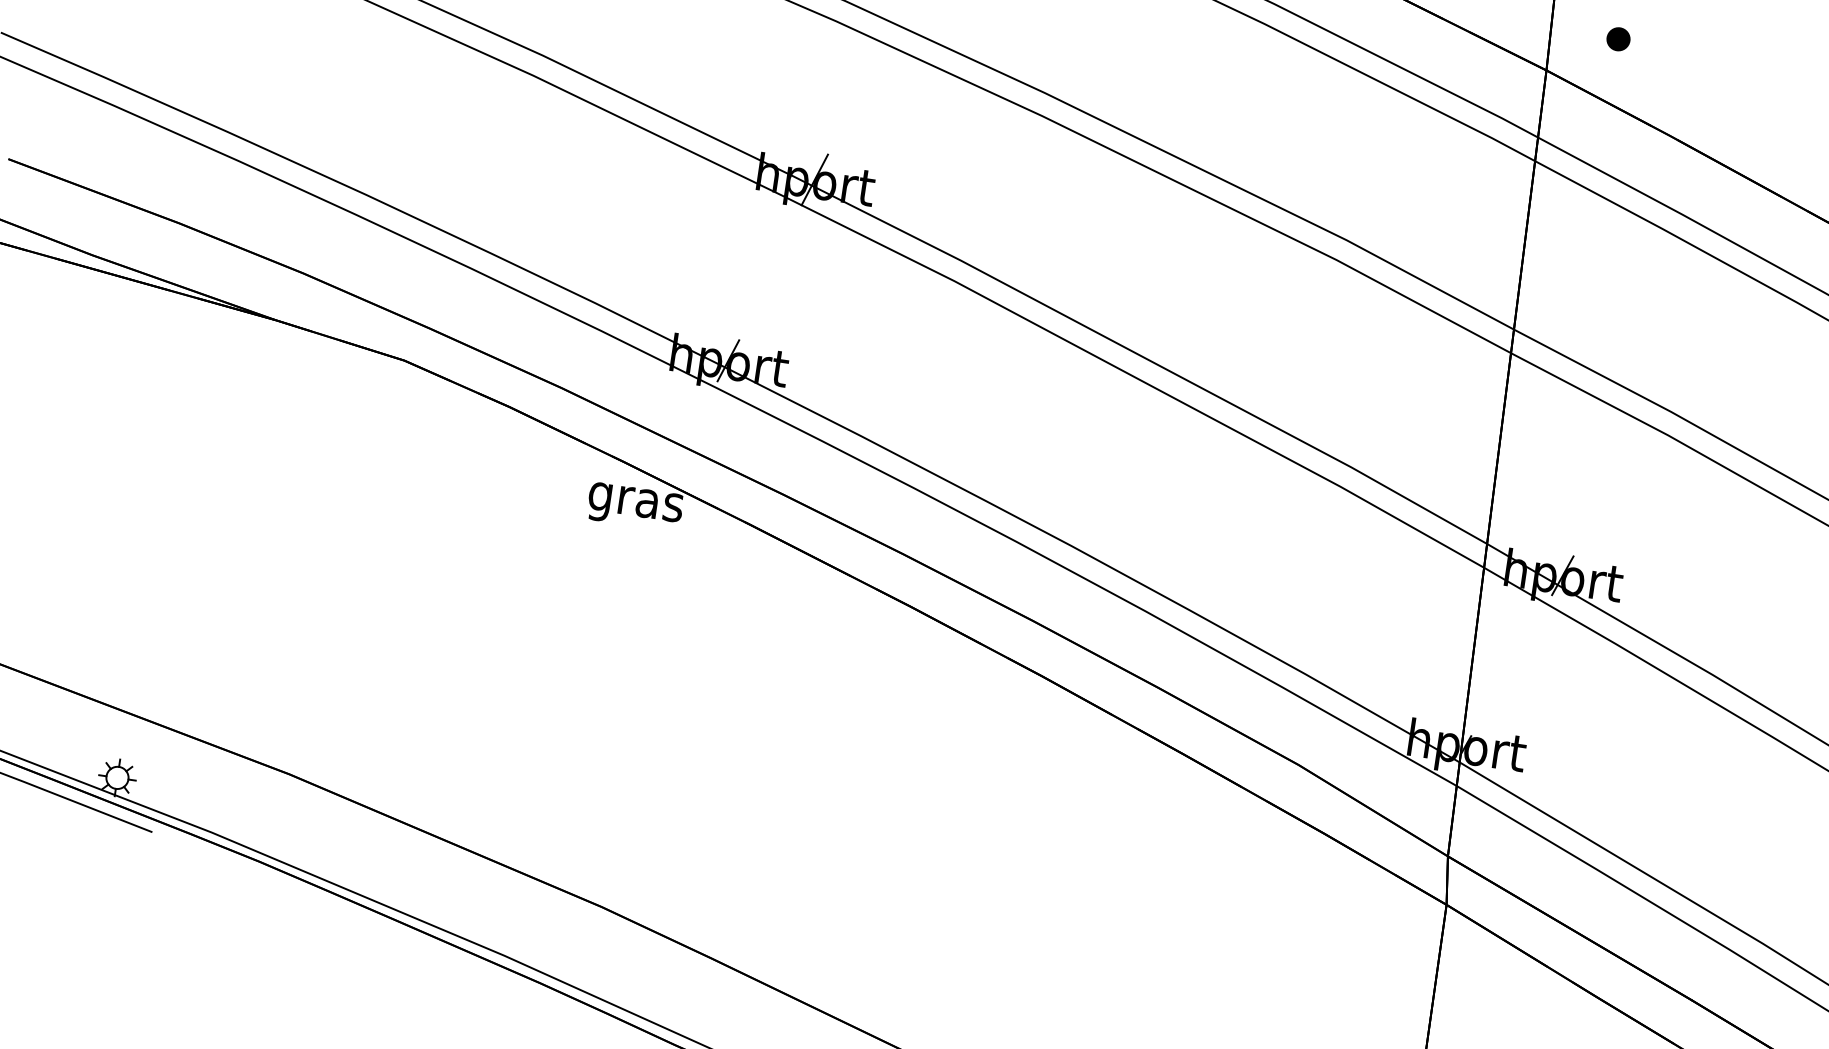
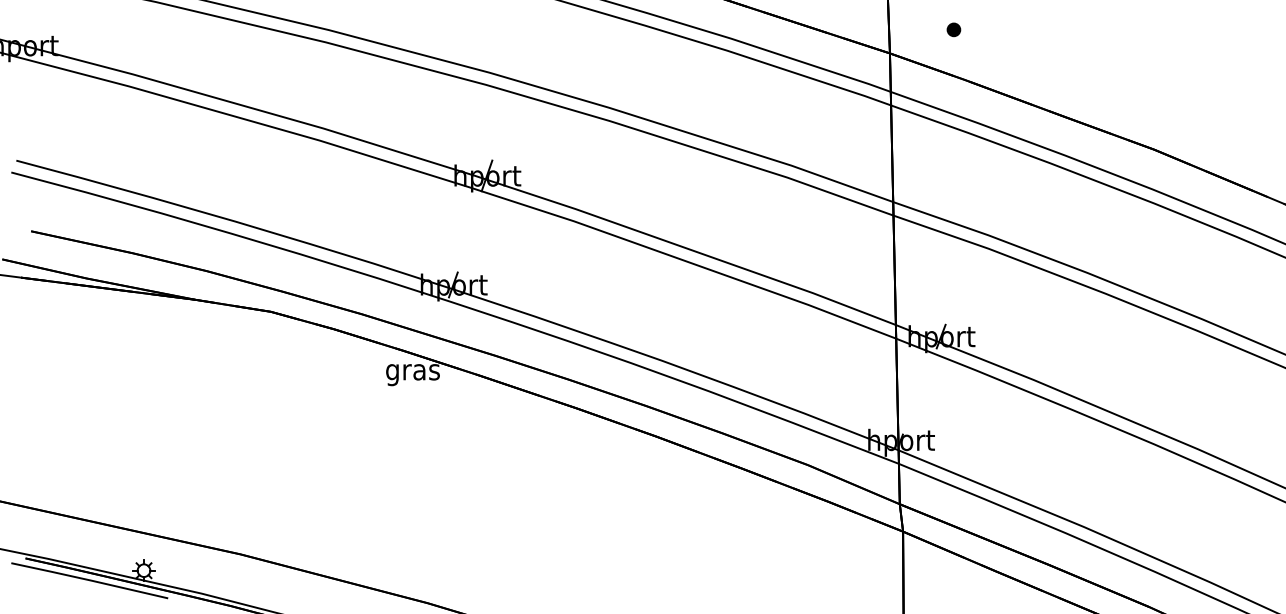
part: (1617, 38) -> (953, 29), moved

